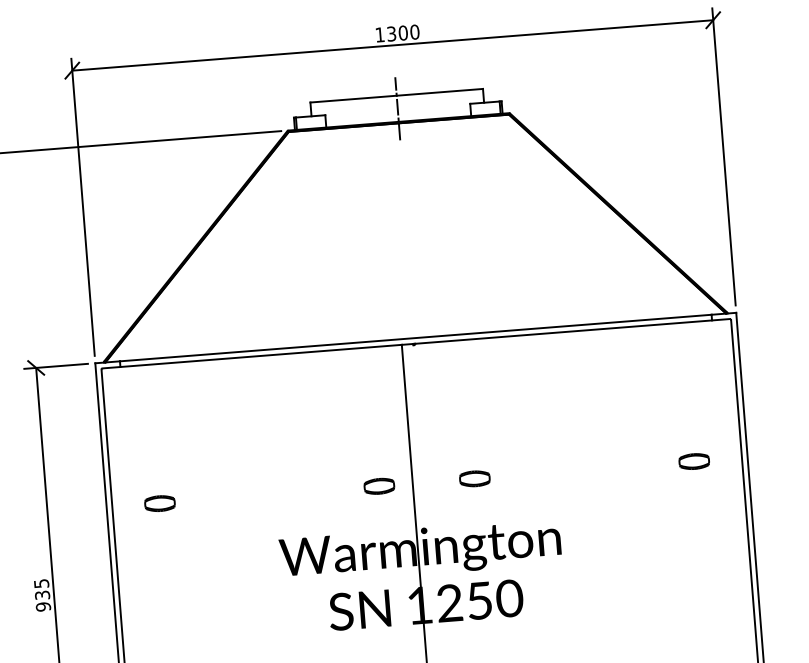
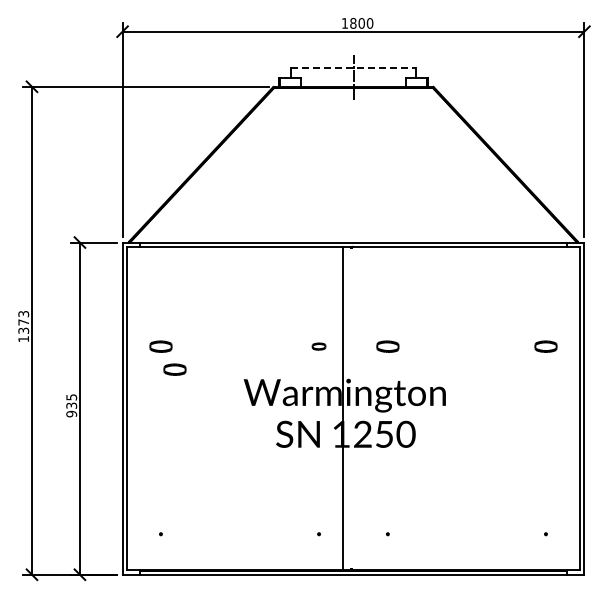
text: (391, 34) -> (353, 23), 1300 -> 1800
line: (398, 95) -> (354, 67), solid -> dashed
part: (378, 486) -> (318, 346), size x0.6
part: (181, 533) -> (174, 369), added

